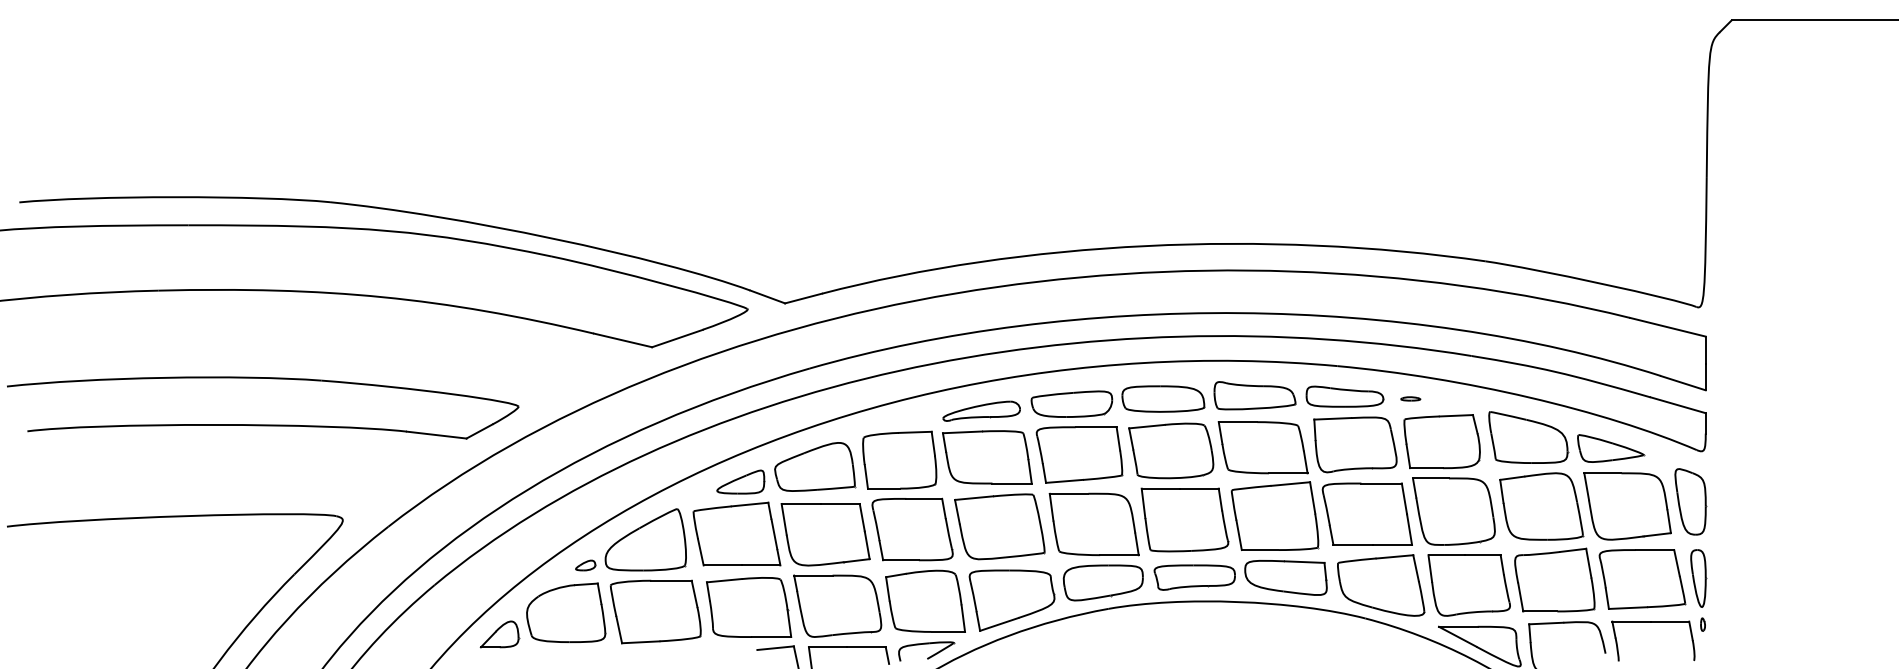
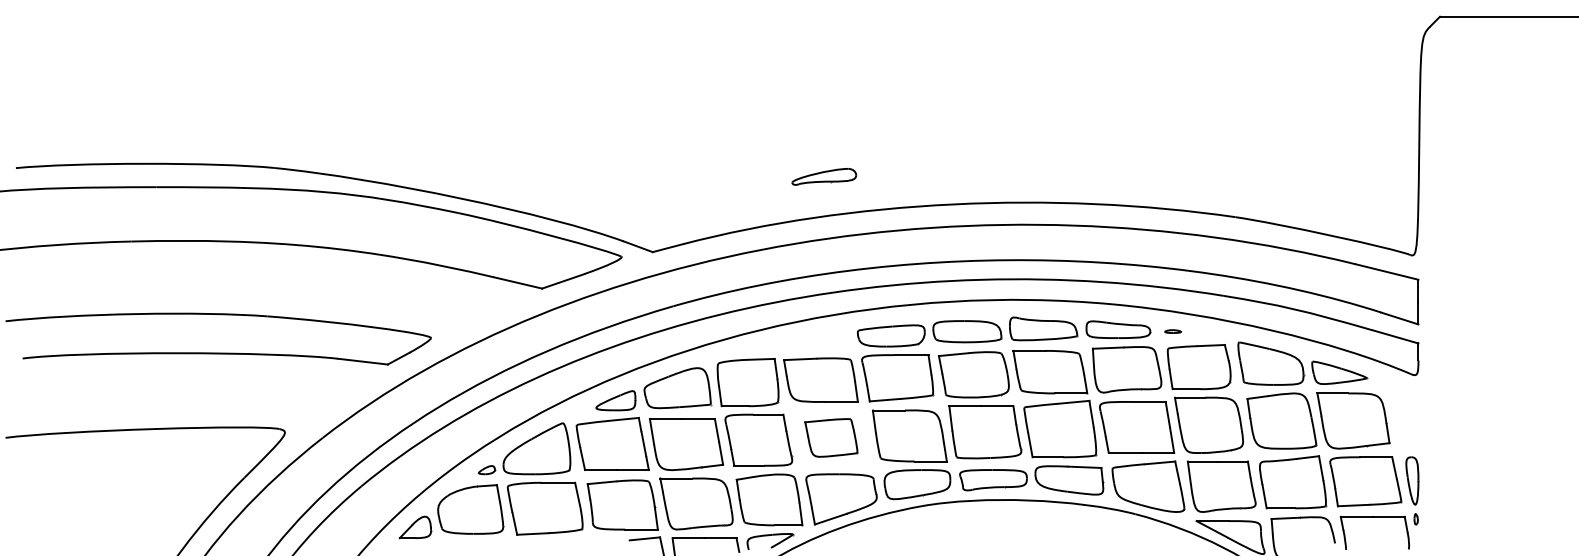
part: (981, 410) -> (824, 176), moved
part: (1690, 502) -> (1405, 417), removed
part: (1000, 526) -> (831, 437), size x0.7

